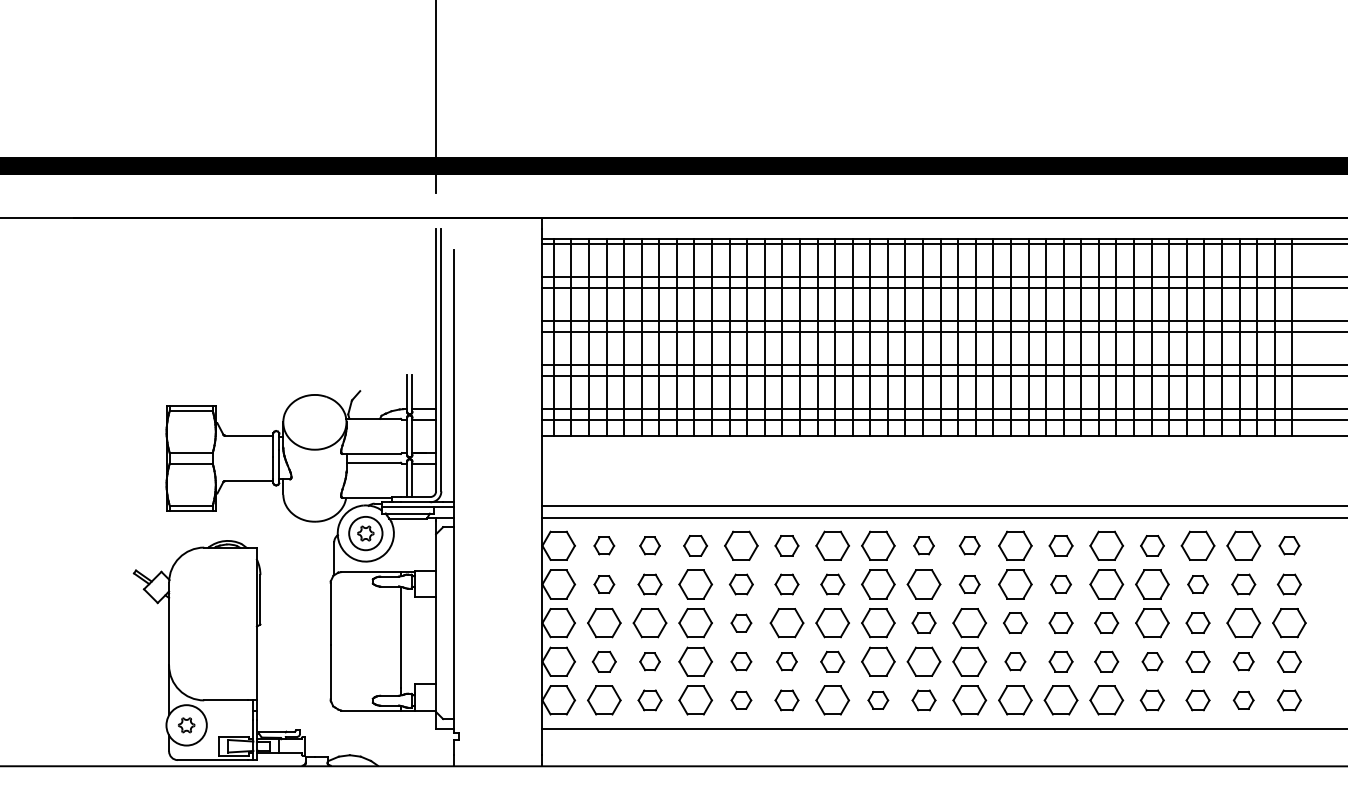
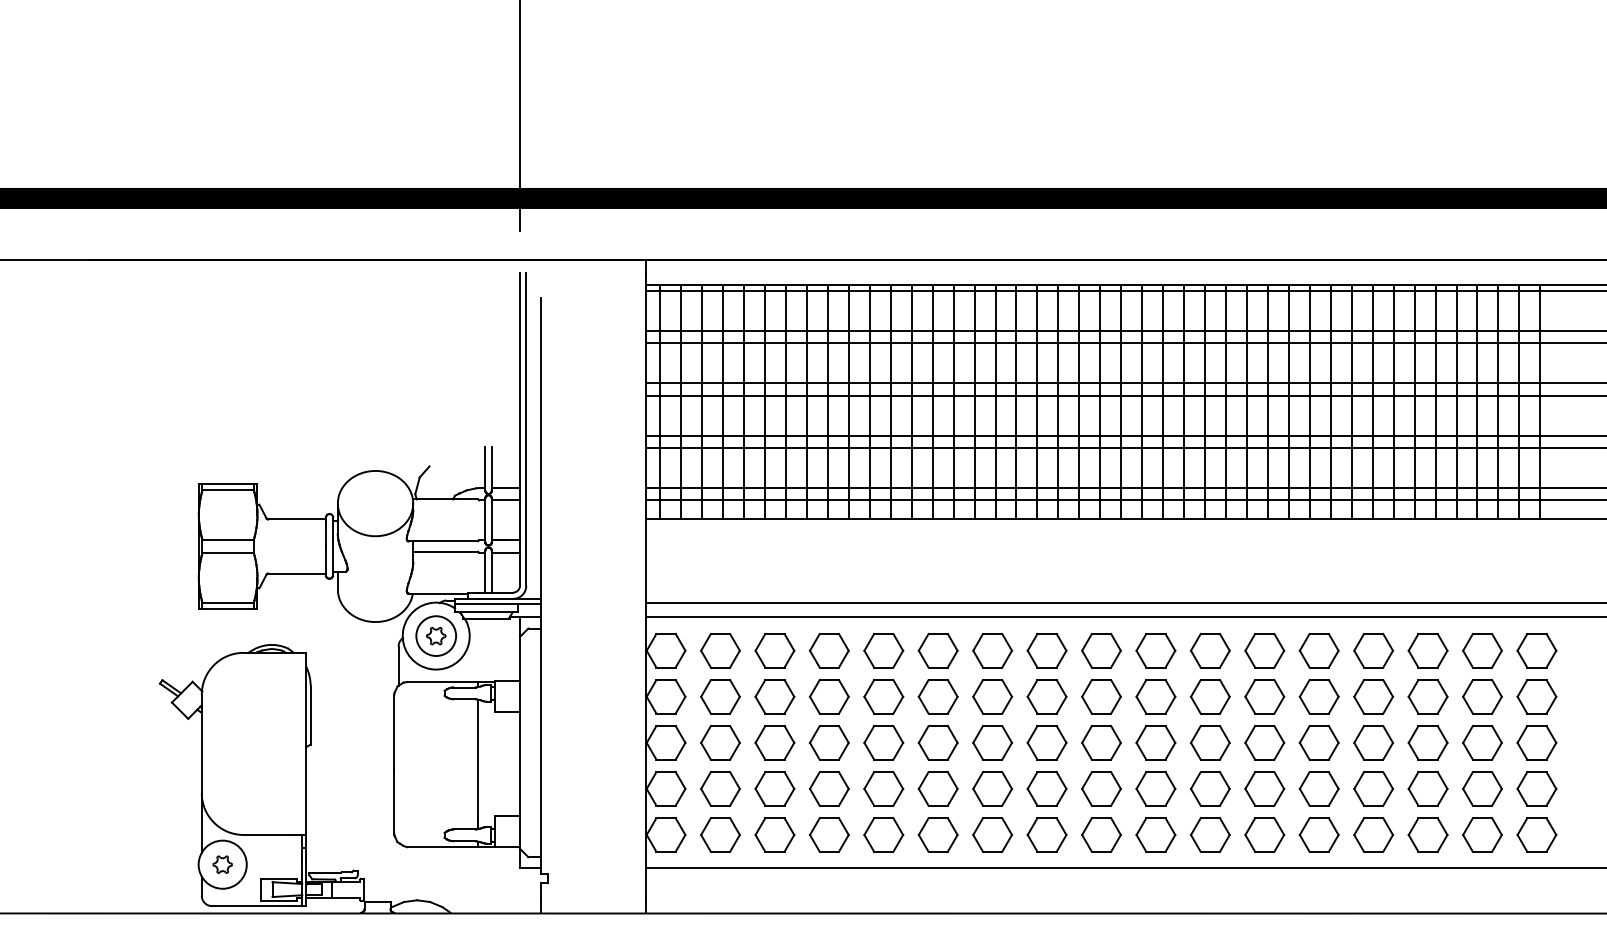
part: (604, 545) -> (720, 650), size x1.67
part: (649, 545) -> (774, 650), size x1.67
part: (694, 545) -> (828, 650), size x1.43
part: (786, 545) -> (937, 650), size x1.43
part: (924, 545) -> (1101, 650), size x1.67
part: (969, 545) -> (1155, 650), size x1.67
part: (1060, 545) -> (1264, 650), size x1.43
part: (1152, 545) -> (1373, 650), size x1.43
part: (1289, 545) -> (1536, 650), size x1.67
part: (604, 584) -> (720, 696), size x1.67
part: (649, 584) -> (774, 696), size x1.43
part: (741, 584) -> (883, 696), size x1.43
part: (786, 584) -> (937, 696), size x1.43
part: (832, 584) -> (992, 696), size x1.43
part: (969, 584) -> (1155, 696), size x1.67
part: (1060, 584) -> (1264, 696), size x1.67
part: (1197, 584) -> (1427, 696), size x1.67
part: (1243, 584) -> (1482, 696), size x1.43
part: (1289, 584) -> (1536, 696), size x1.43
part: (741, 622) -> (883, 742), size x1.67
part: (924, 622) -> (1101, 742), size x1.43
part: (1015, 622) -> (1210, 742), size x1.43
part: (1060, 622) -> (1264, 742), size x1.43
part: (1106, 622) -> (1318, 742), size x1.43
part: (1197, 622) -> (1427, 742), size x1.43
part: (604, 661) -> (720, 788), size x1.43
part: (649, 661) -> (774, 788), size x1.67
part: (741, 661) -> (883, 788), size x1.67
part: (786, 661) -> (937, 788), size x1.67
part: (832, 661) -> (992, 788), size x1.43
part: (1015, 661) -> (1210, 788), size x1.67
part: (1060, 661) -> (1264, 788), size x1.43
part: (1106, 661) -> (1318, 788), size x1.43
part: (1152, 661) -> (1373, 788), size x1.67
part: (1197, 661) -> (1427, 788), size x1.43
part: (1243, 661) -> (1482, 788), size x1.67
part: (1289, 661) -> (1536, 788), size x1.43
part: (649, 700) -> (774, 834), size x1.43
part: (741, 700) -> (883, 834), size x1.67
part: (786, 700) -> (937, 834), size x1.43
part: (877, 700) -> (1046, 834), size x1.67
part: (924, 700) -> (1101, 834), size x1.43
part: (1152, 700) -> (1373, 834), size x1.43
part: (1197, 700) -> (1427, 834), size x1.43
part: (1243, 700) -> (1482, 834), size x1.67
part: (1289, 700) -> (1536, 834), size x1.43

